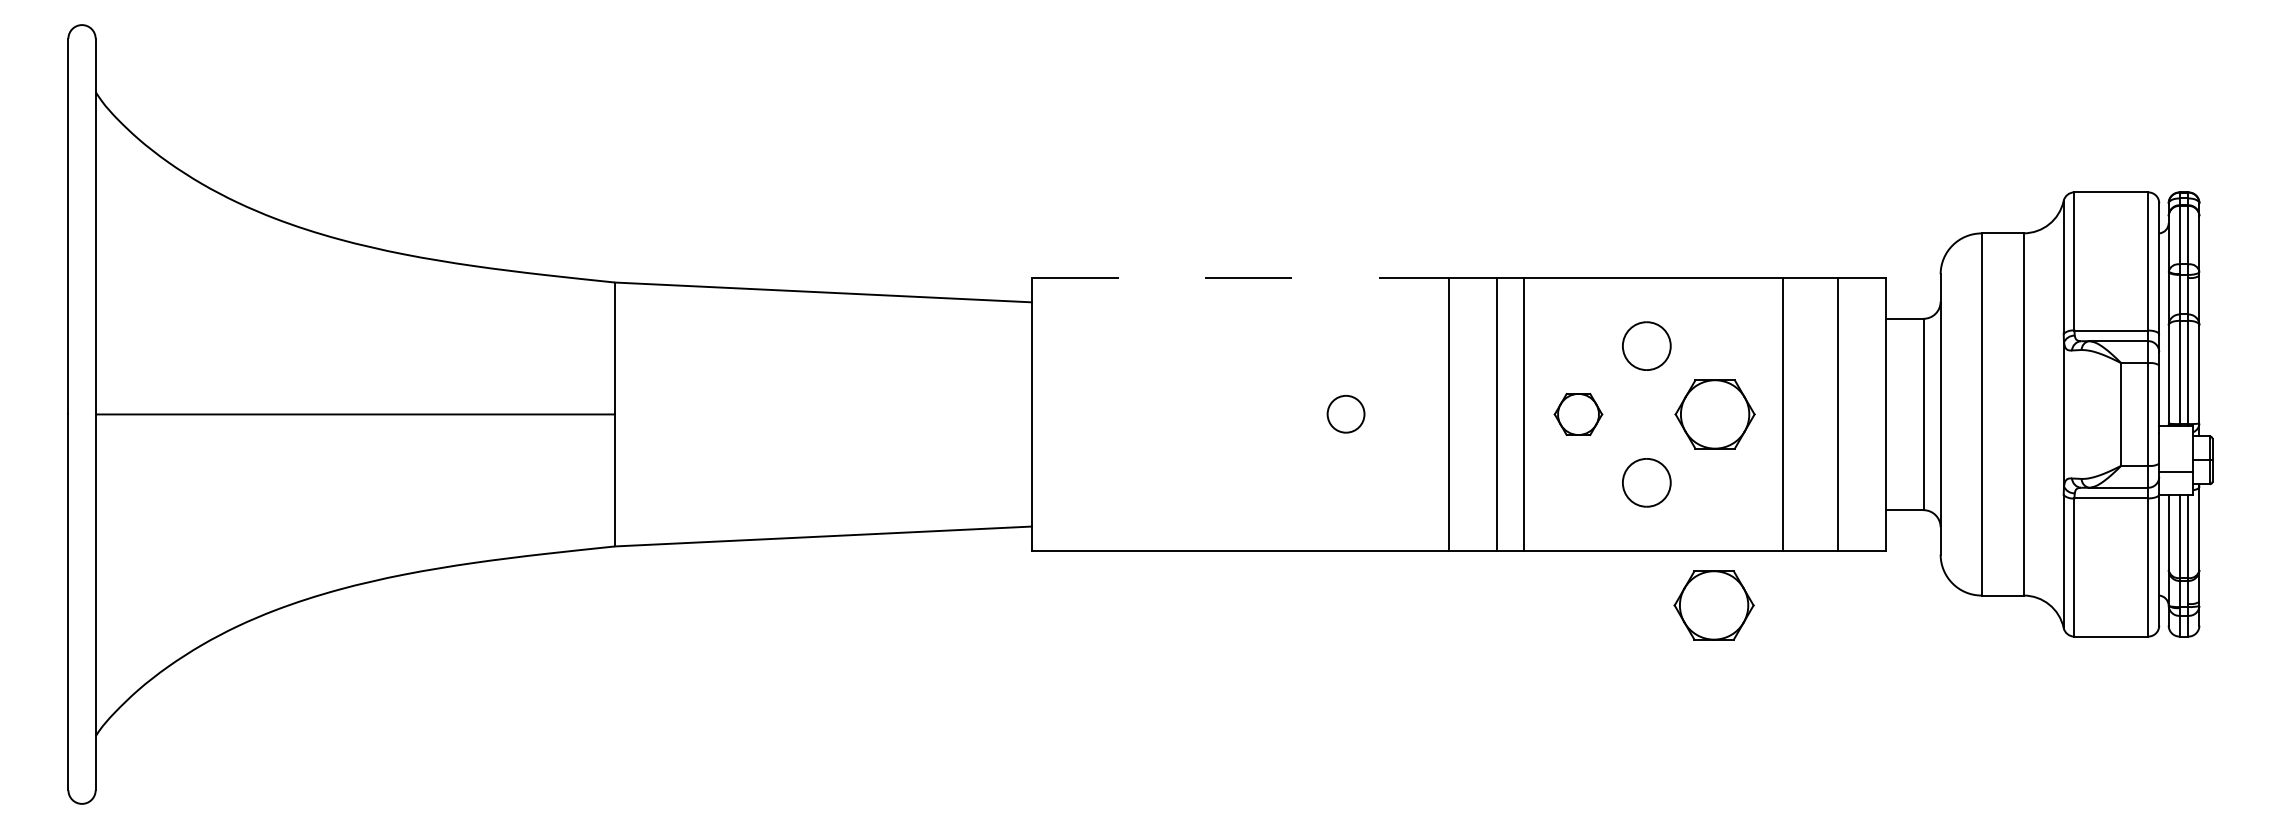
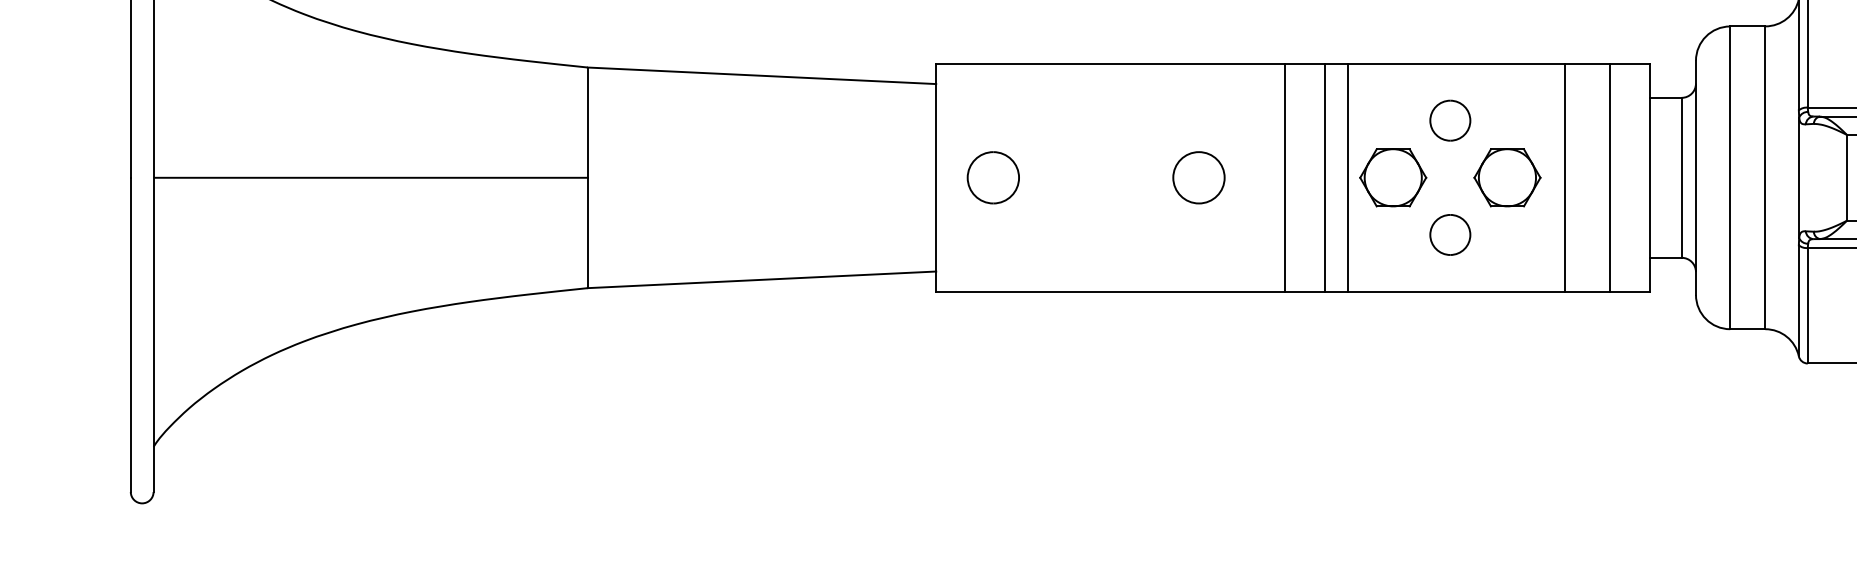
line: (1240, 277) -> (1110, 63), dashed -> solid
part: (1099, 413) -> (992, 177), added
part: (1345, 413) -> (1198, 177), size x1.67
part: (1578, 414) -> (1393, 177), size x1.67
part: (1713, 605) -> (1506, 337), removed

